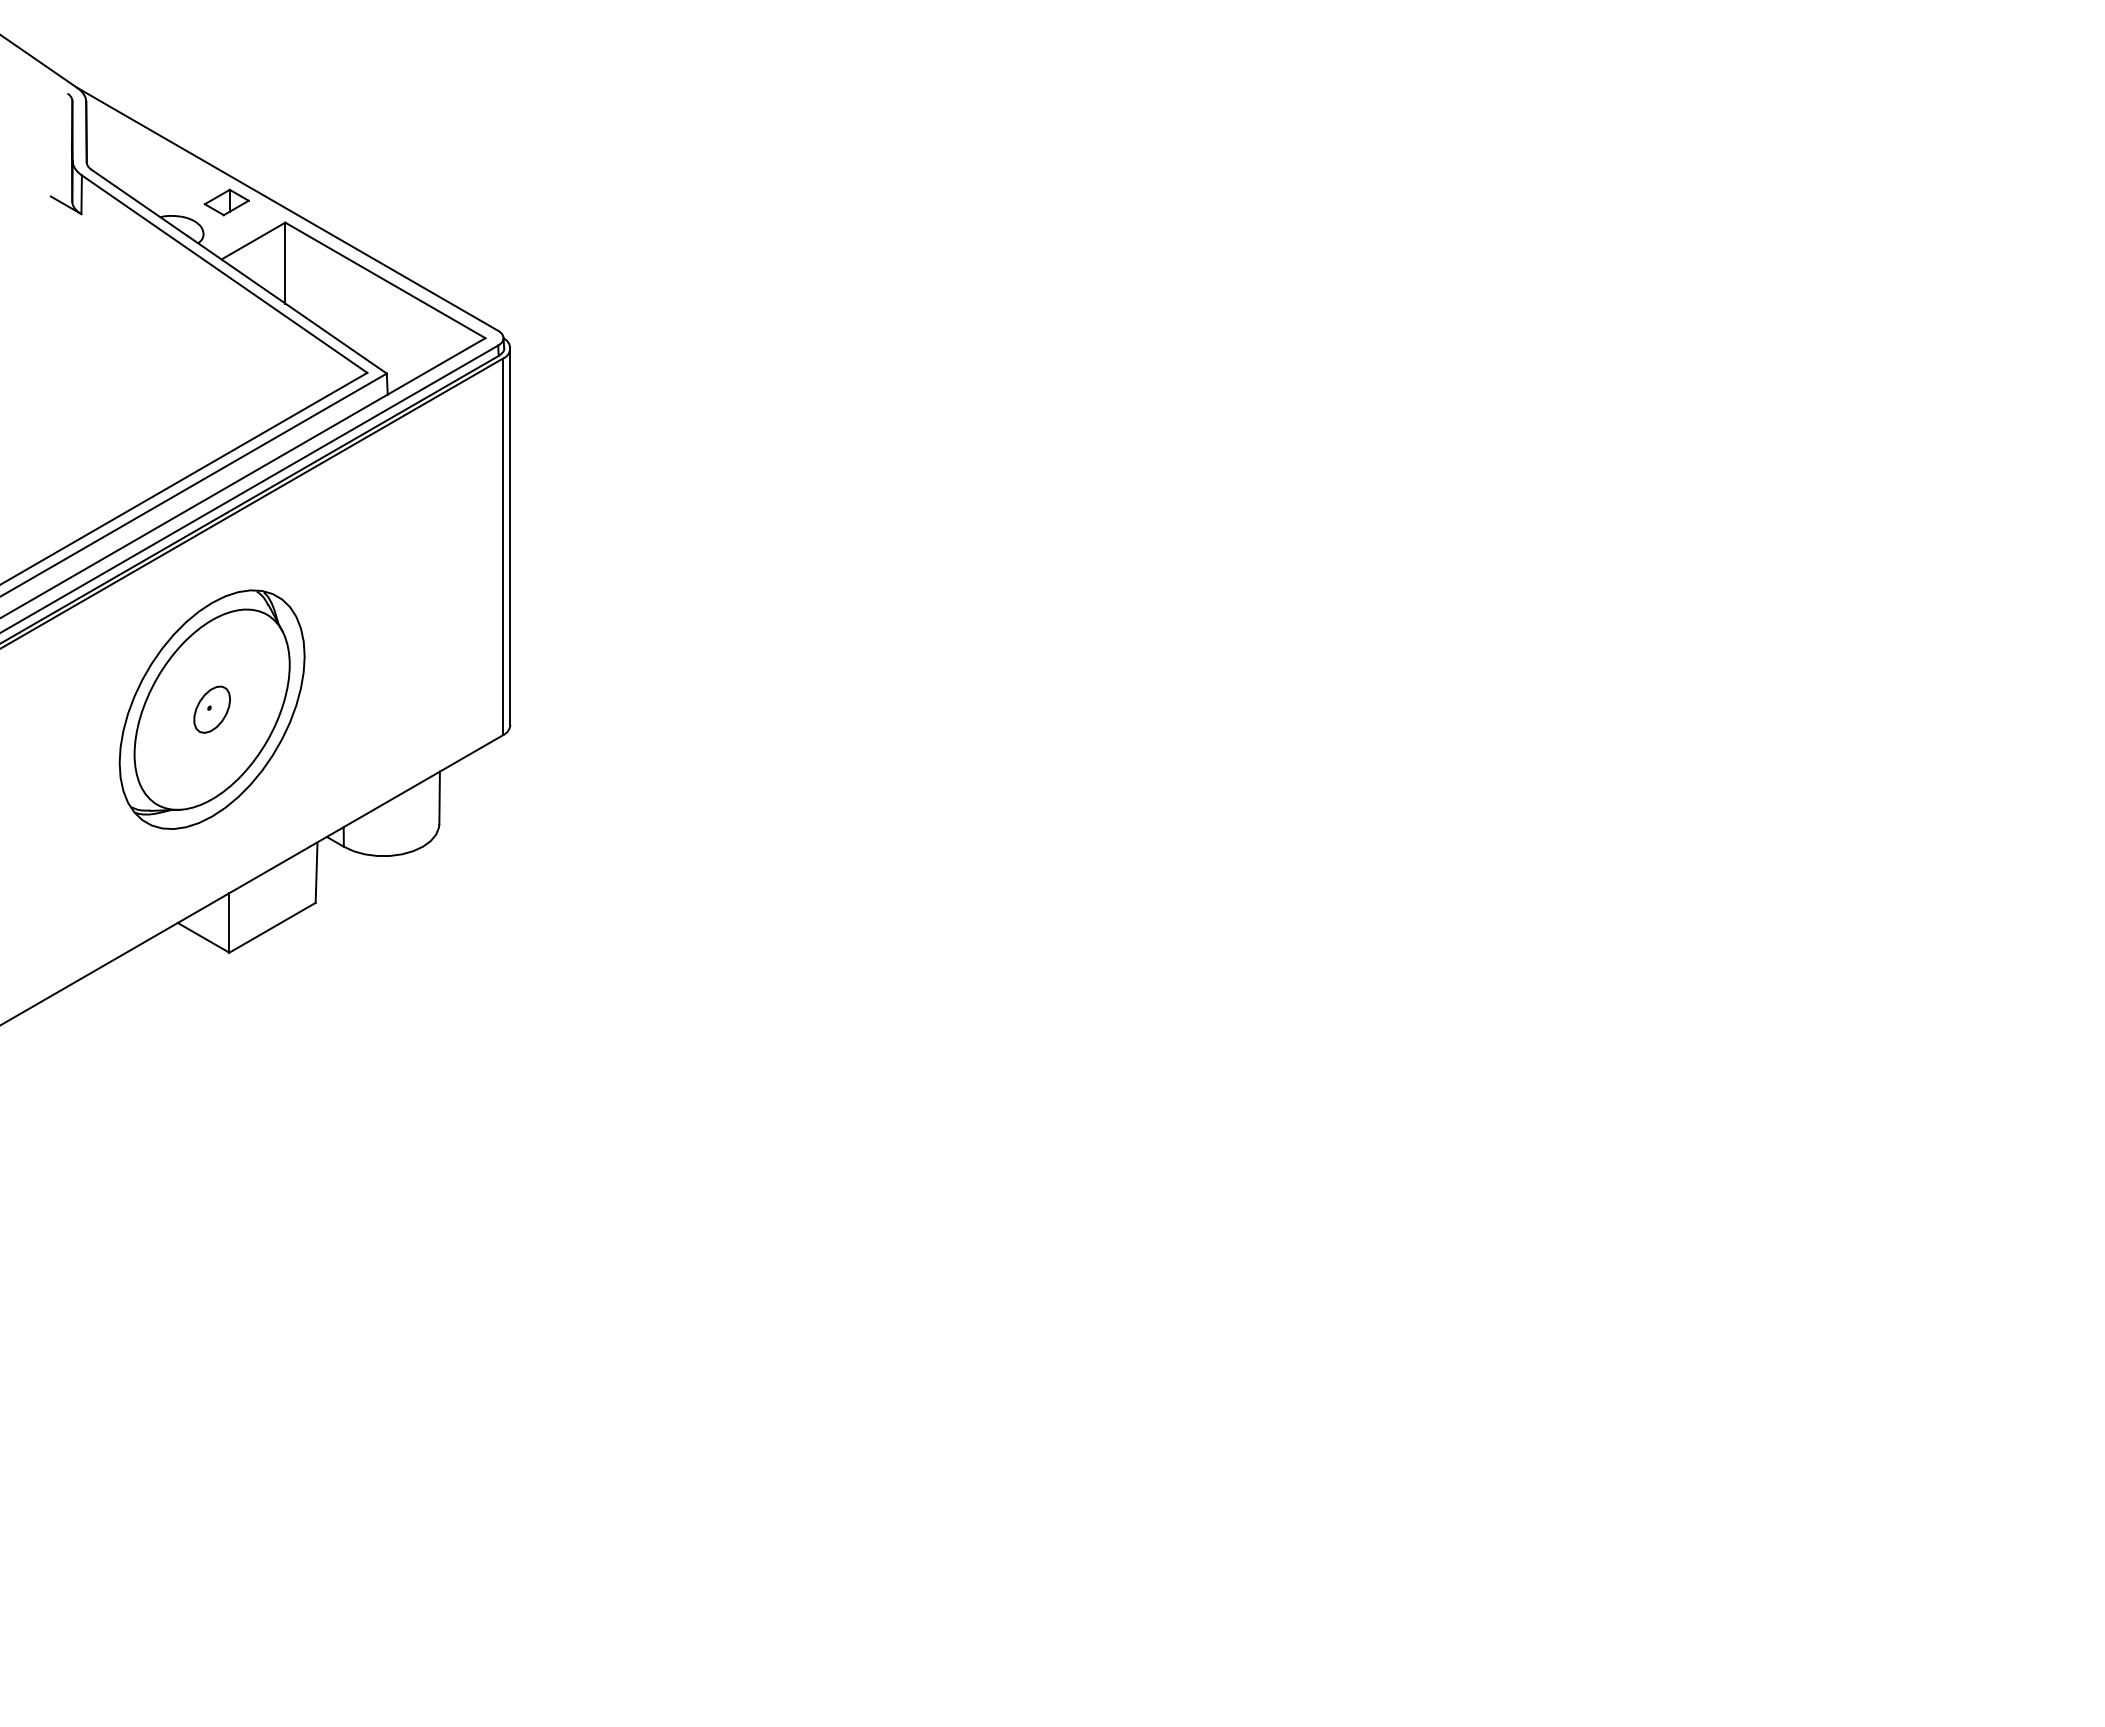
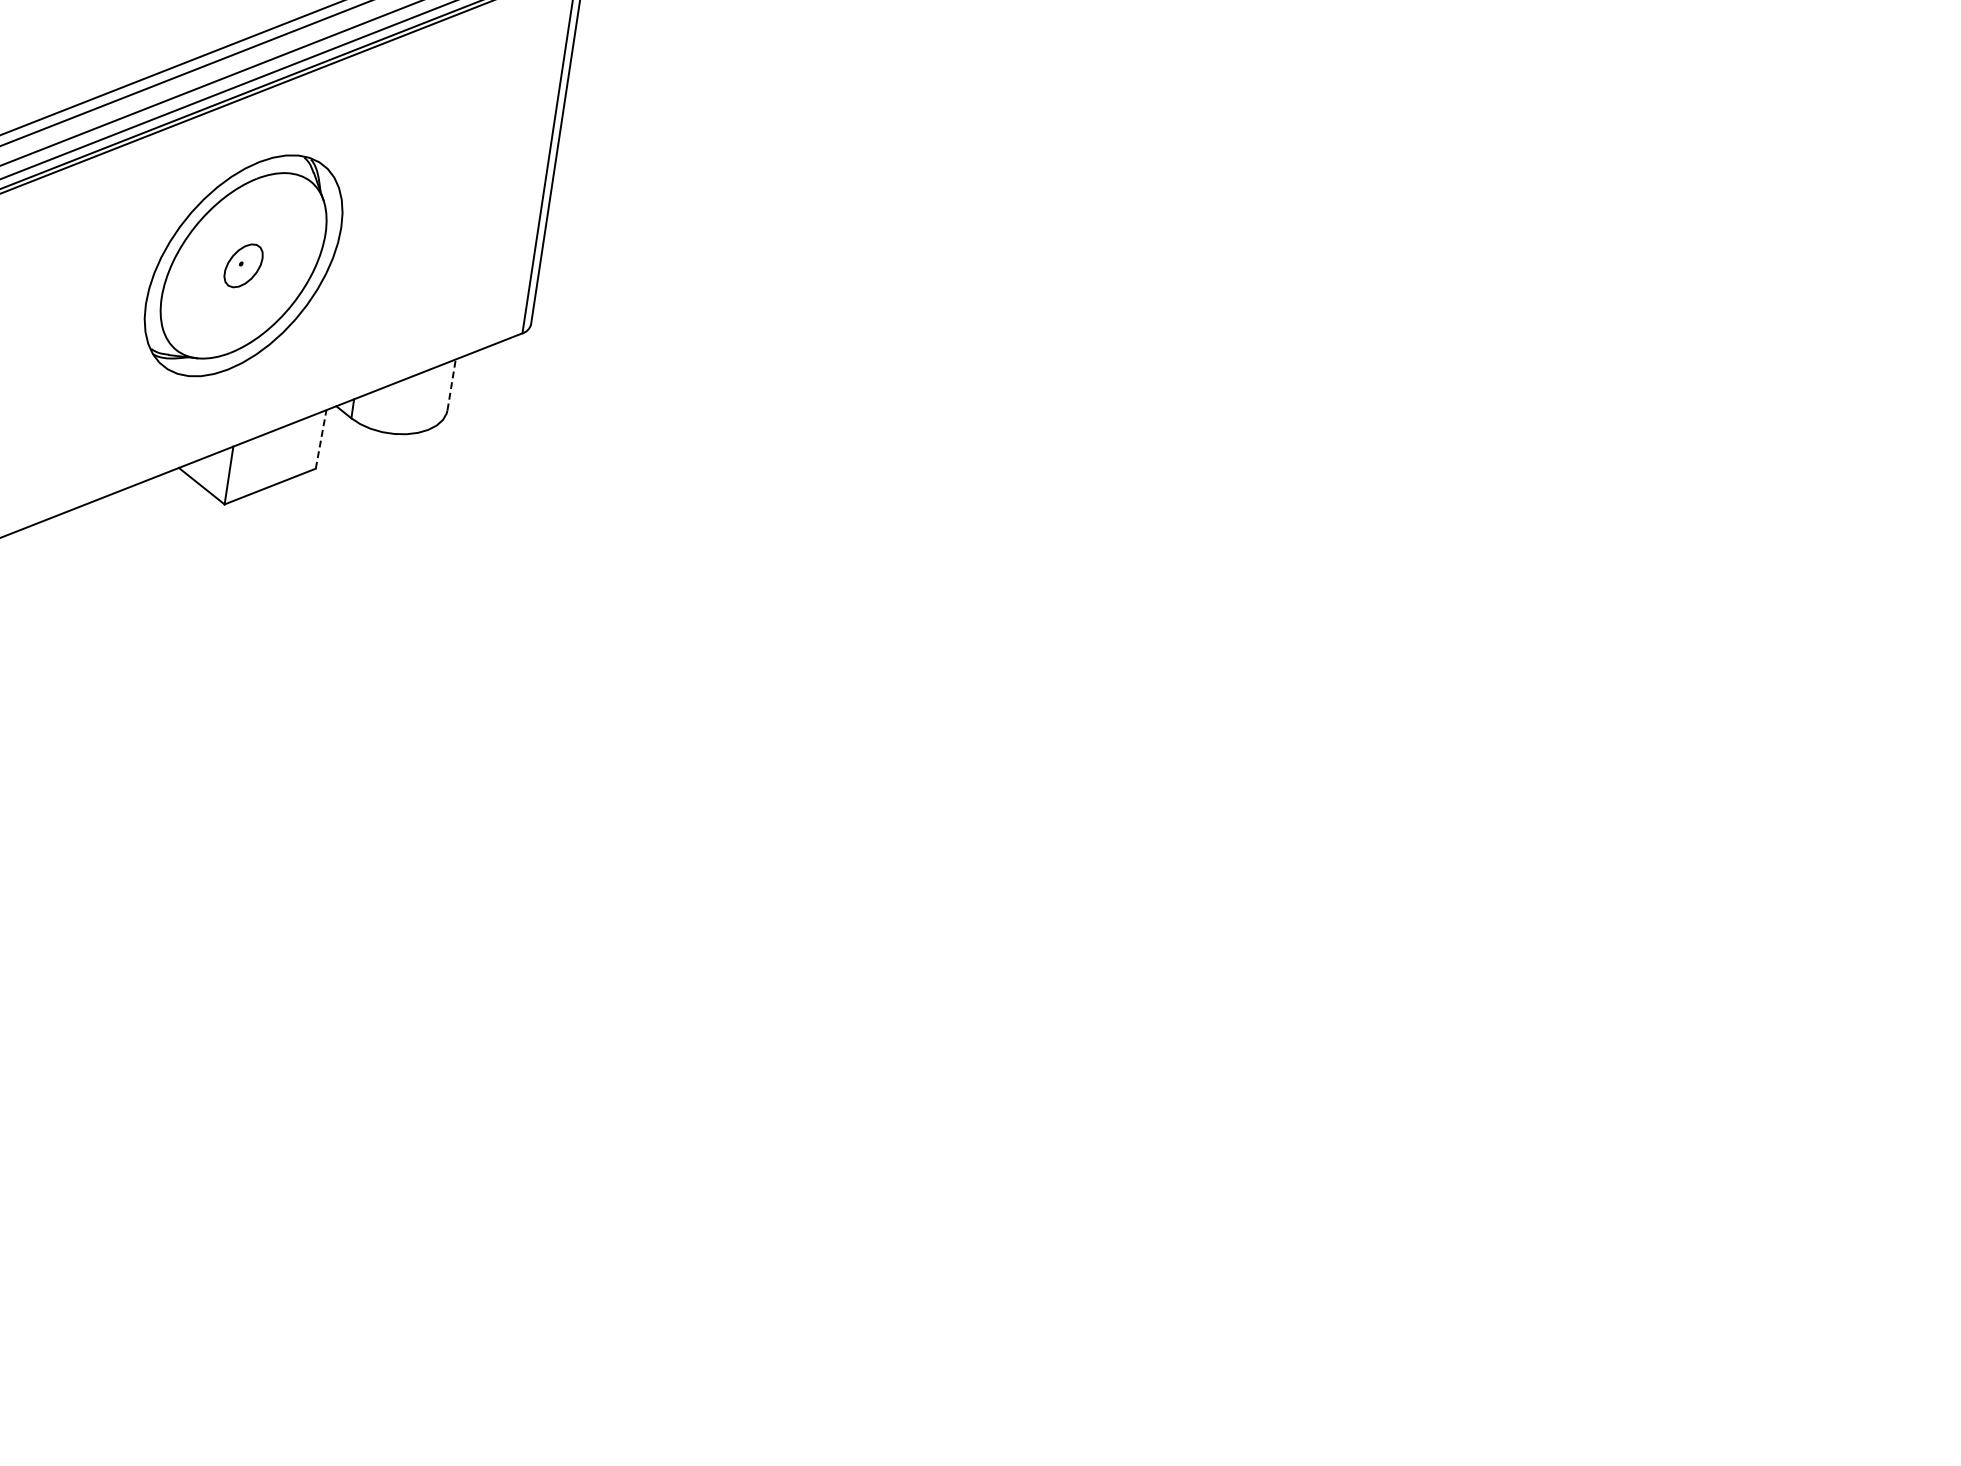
line: (439, 797) -> (451, 384), solid -> dashed
line: (316, 872) -> (321, 439), solid -> dashed

